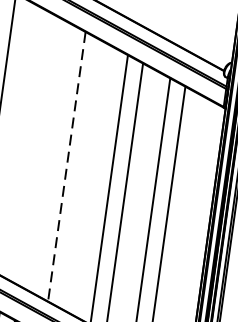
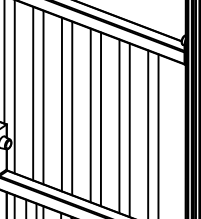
line: (23, 143) -> (61, 104), added
line: (40, 151) -> (72, 108), added
line: (66, 166) -> (90, 115), dashed -> solid
line: (81, 175) -> (100, 119), added

